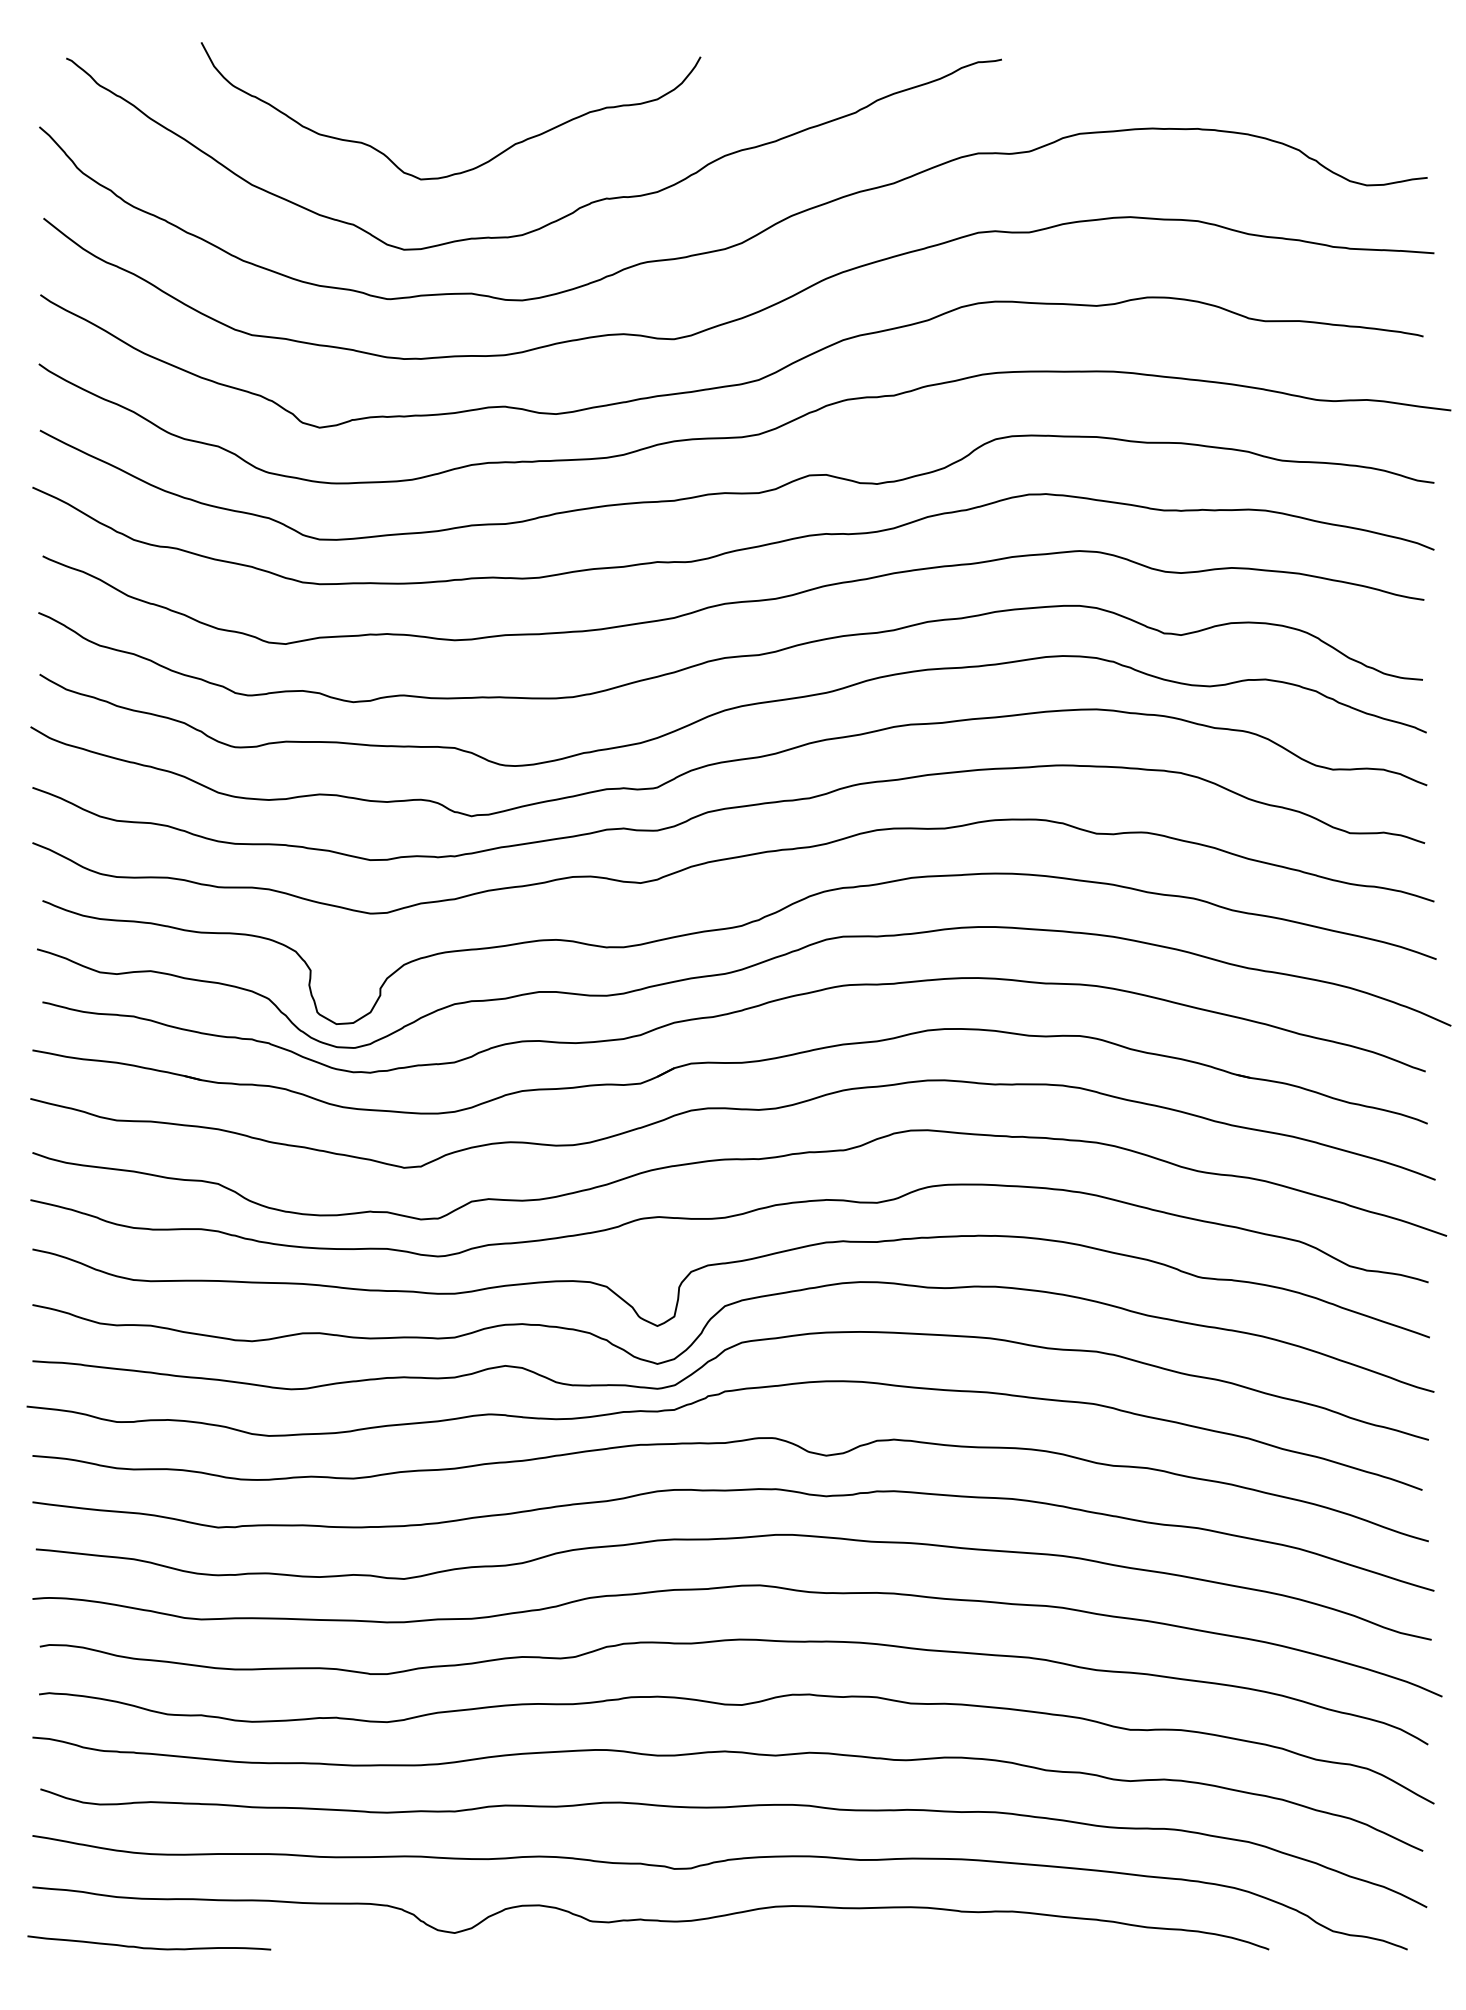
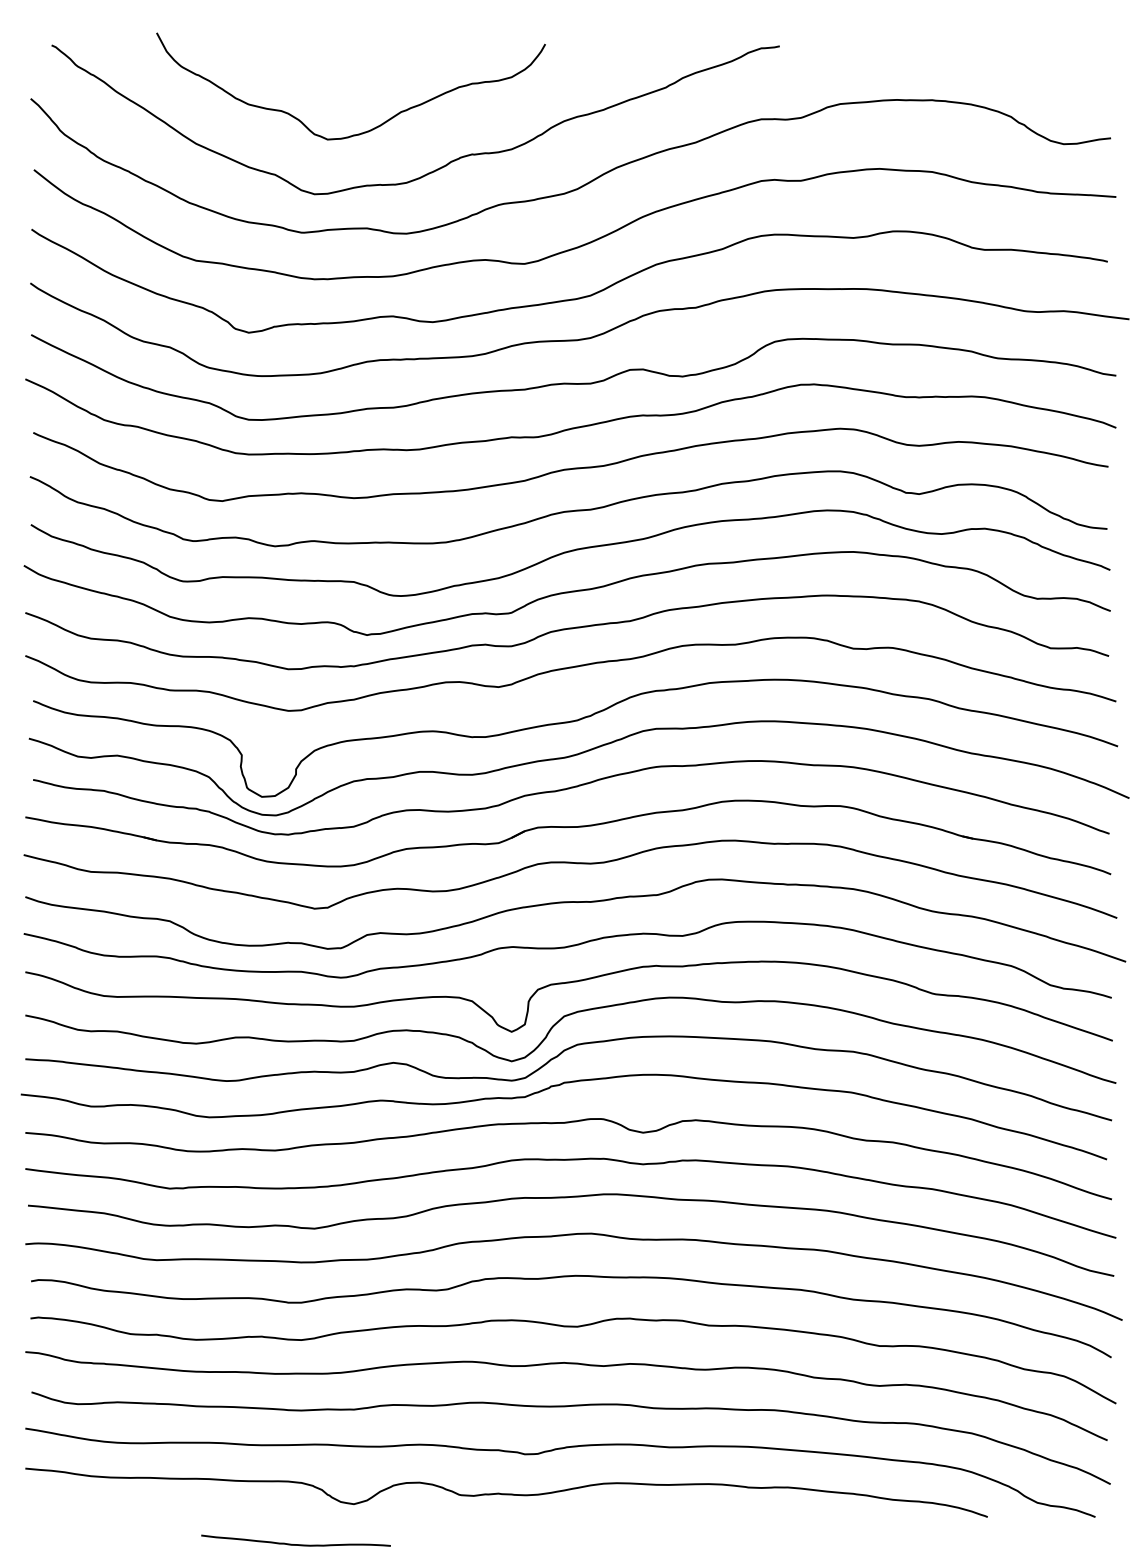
curve: (149, 1947) -> (296, 1544), moved

